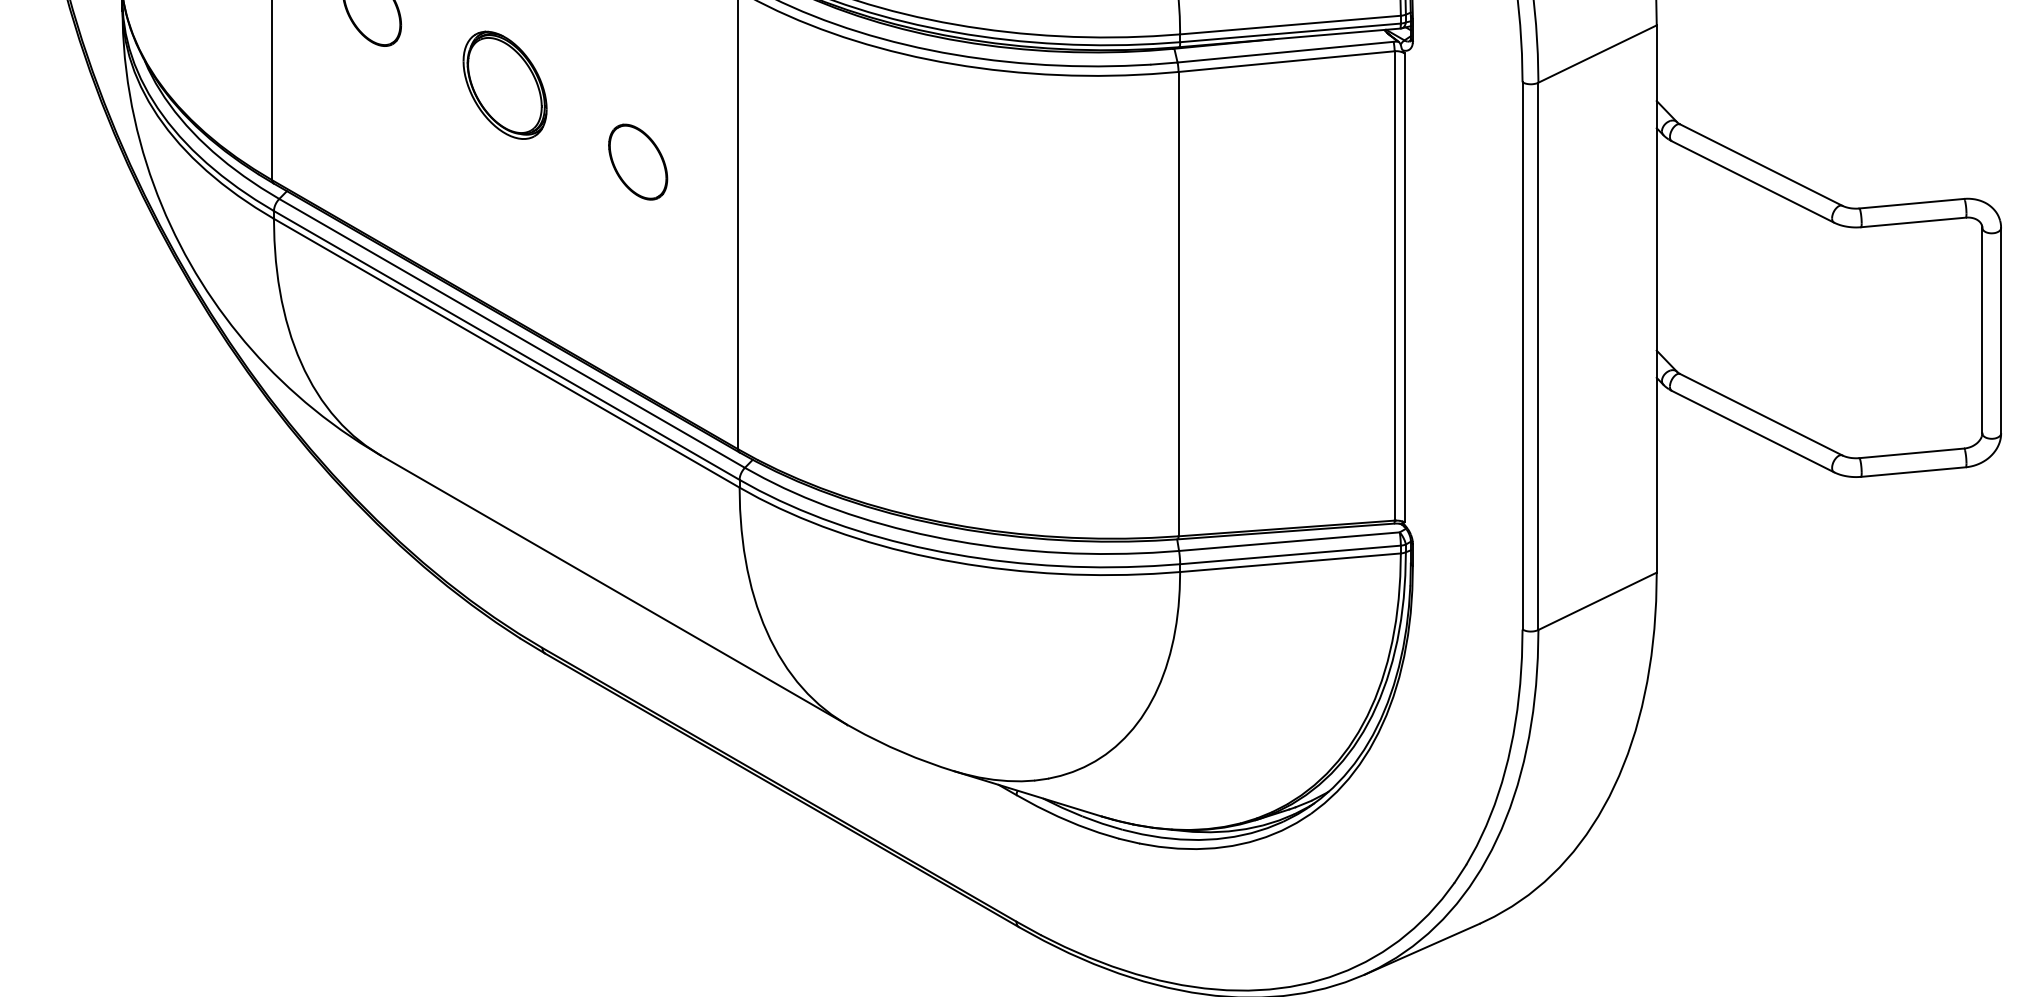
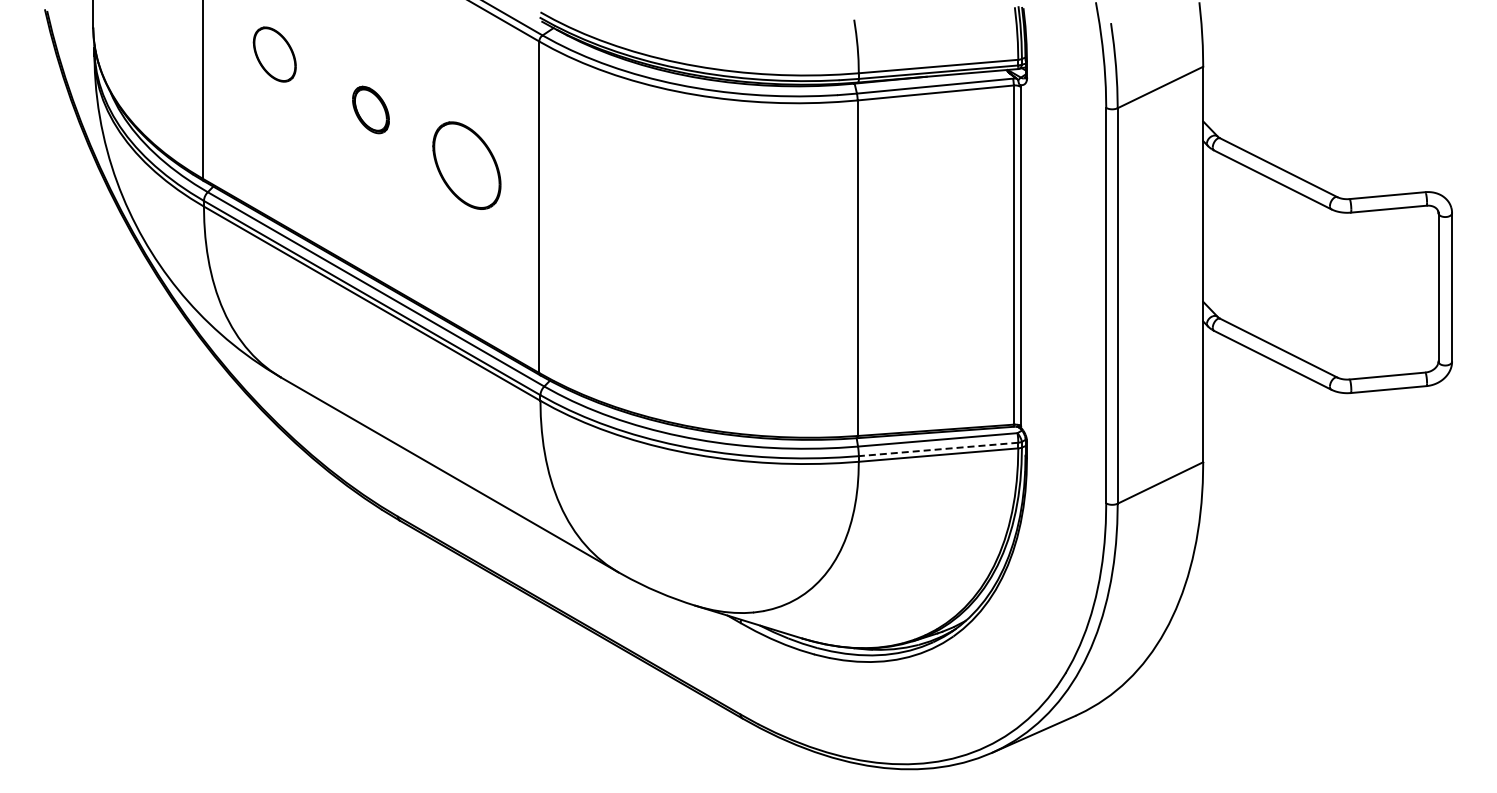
part: (504, 84) -> (370, 109), size x0.6
part: (638, 162) -> (467, 165), size x1.6
line: (1290, 555) -> (938, 449), solid -> dashed

